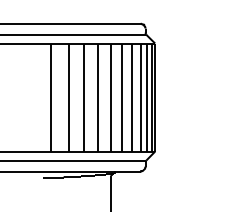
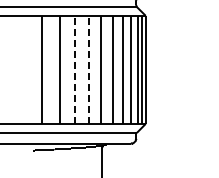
line: (83, 97) -> (74, 69), solid -> dashed
line: (98, 97) -> (89, 69), solid -> dashed

